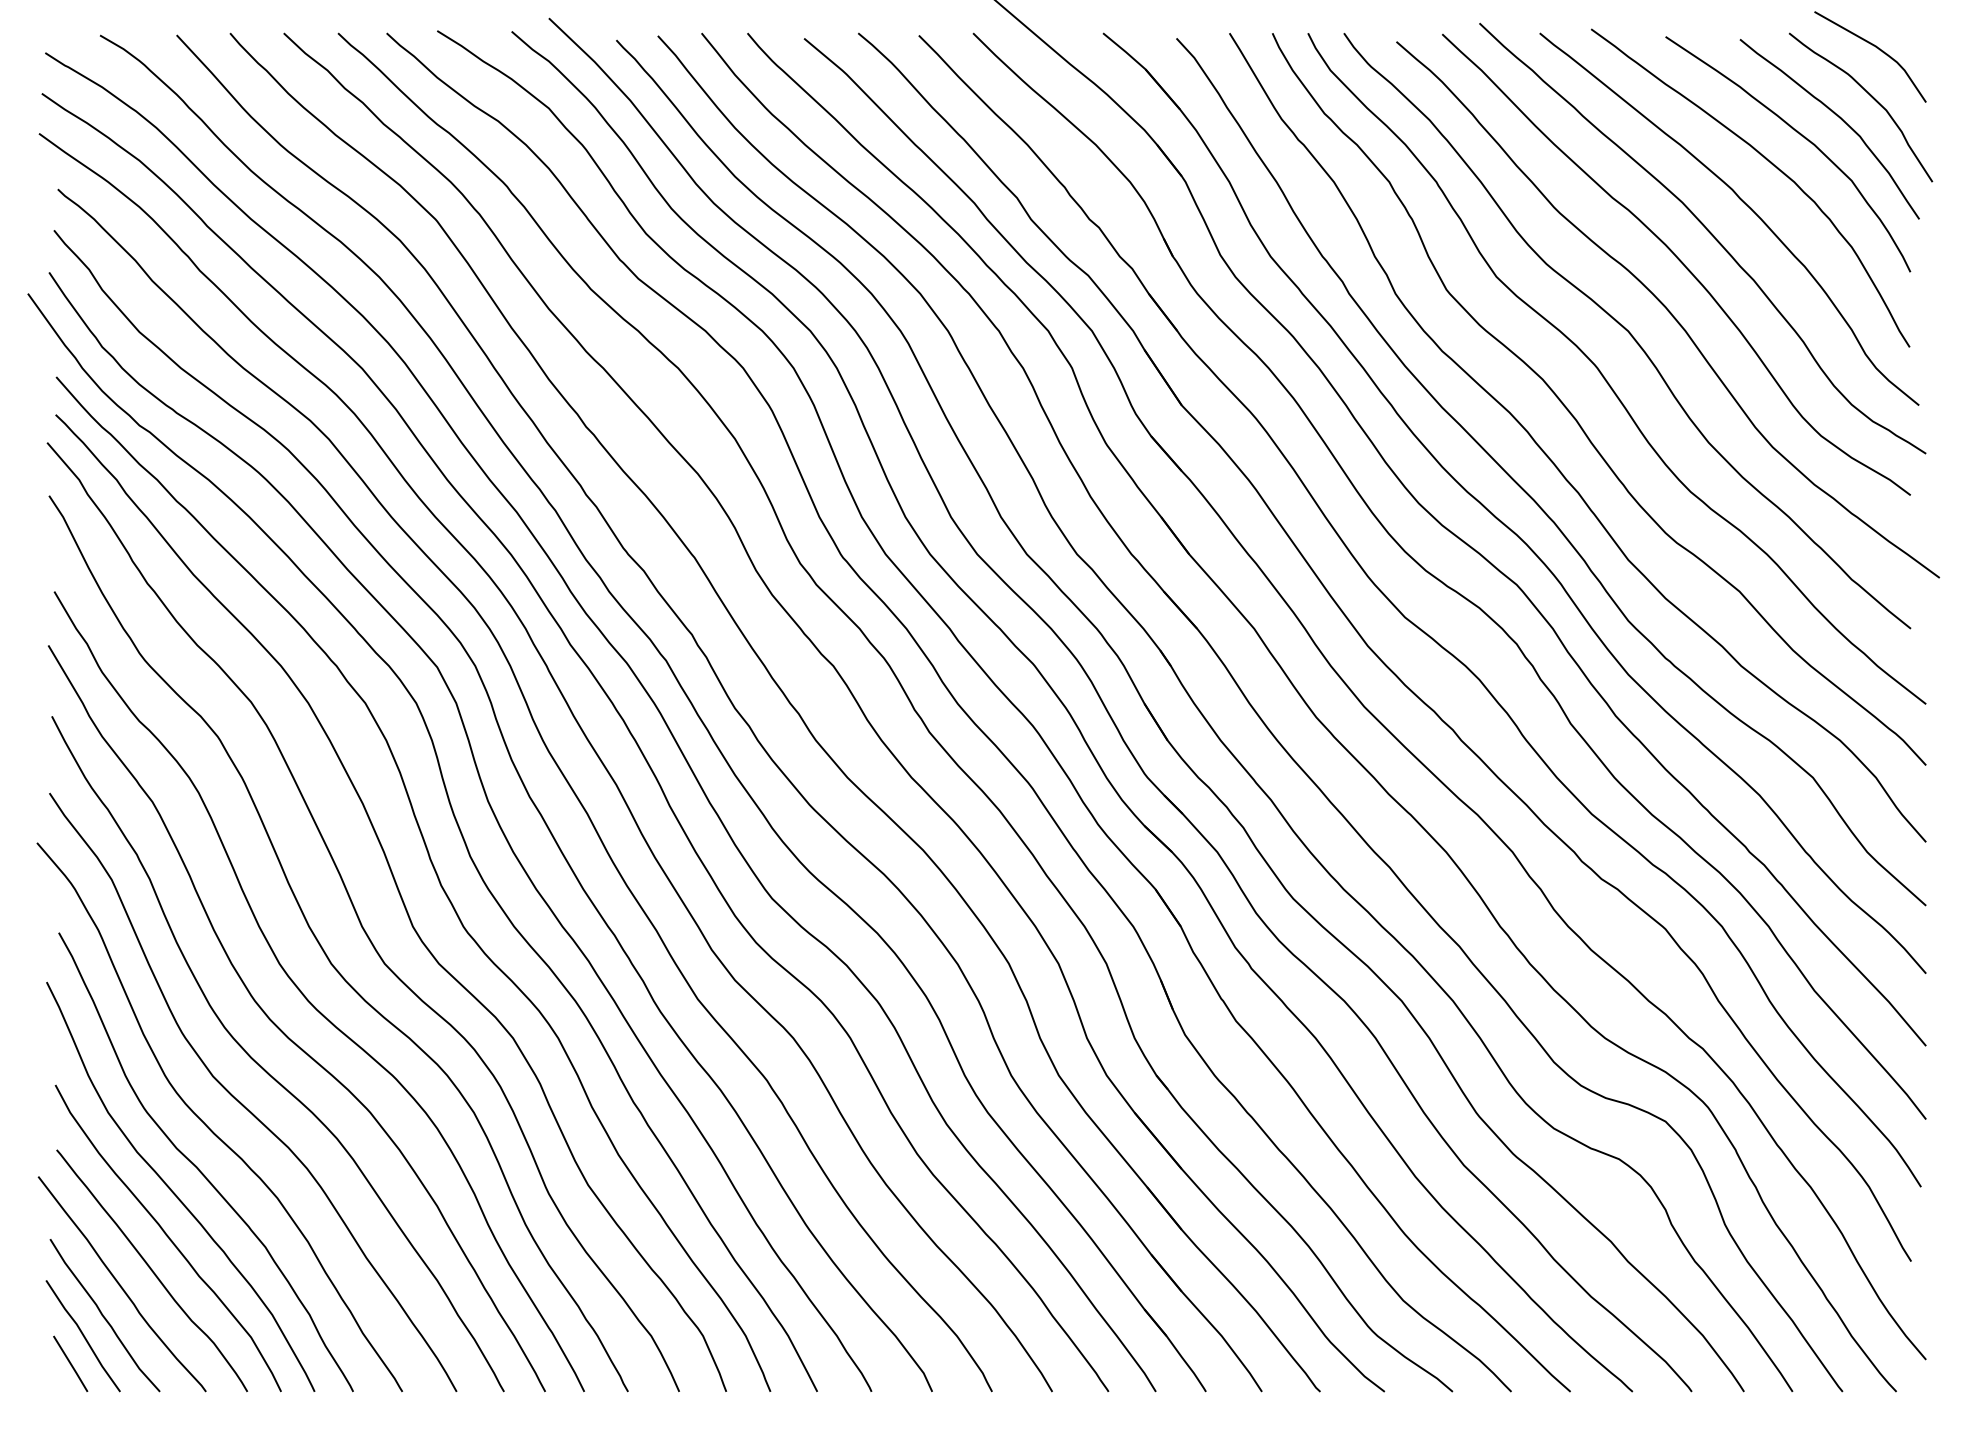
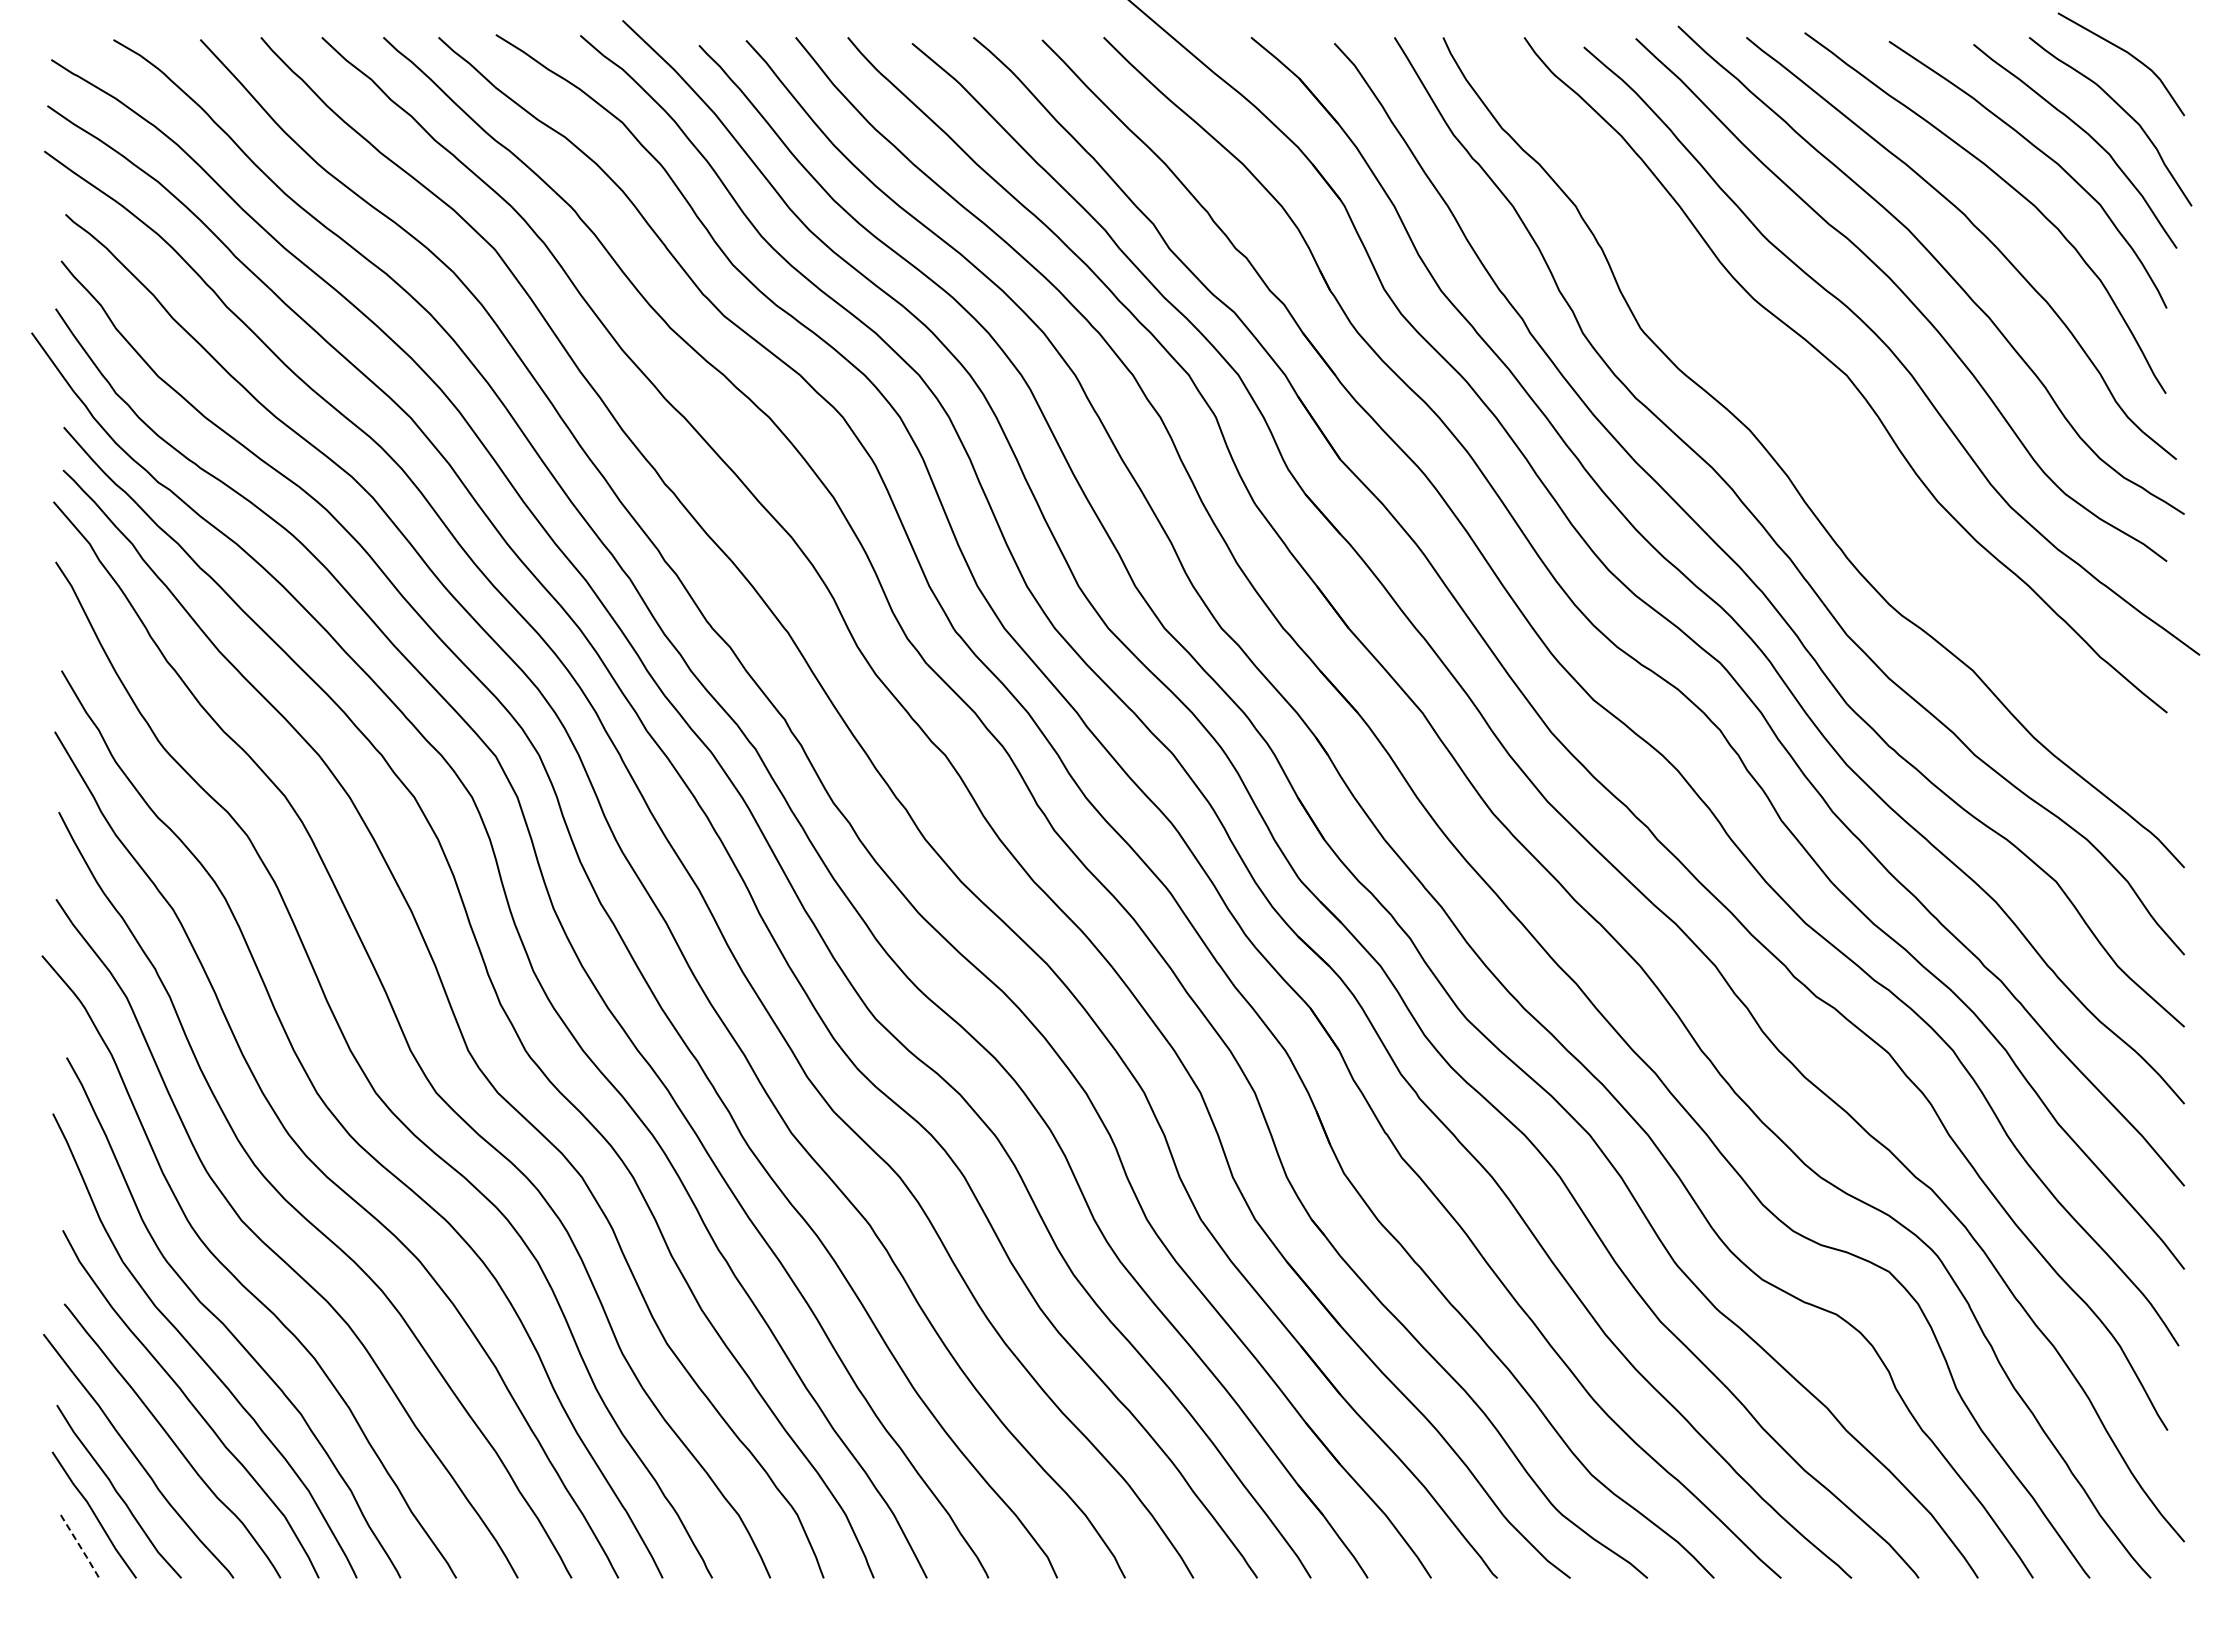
curve: (1604, 376) -> (1819, 426), removed
line: (70, 1364) -> (80, 1547), solid -> dashed

